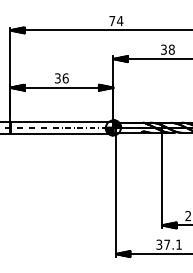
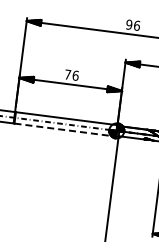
text: (116, 20) -> (133, 24), 74 -> 96
text: (57, 78) -> (67, 74), 36 -> 76
line: (62, 133) -> (65, 129), solid -> dashed

